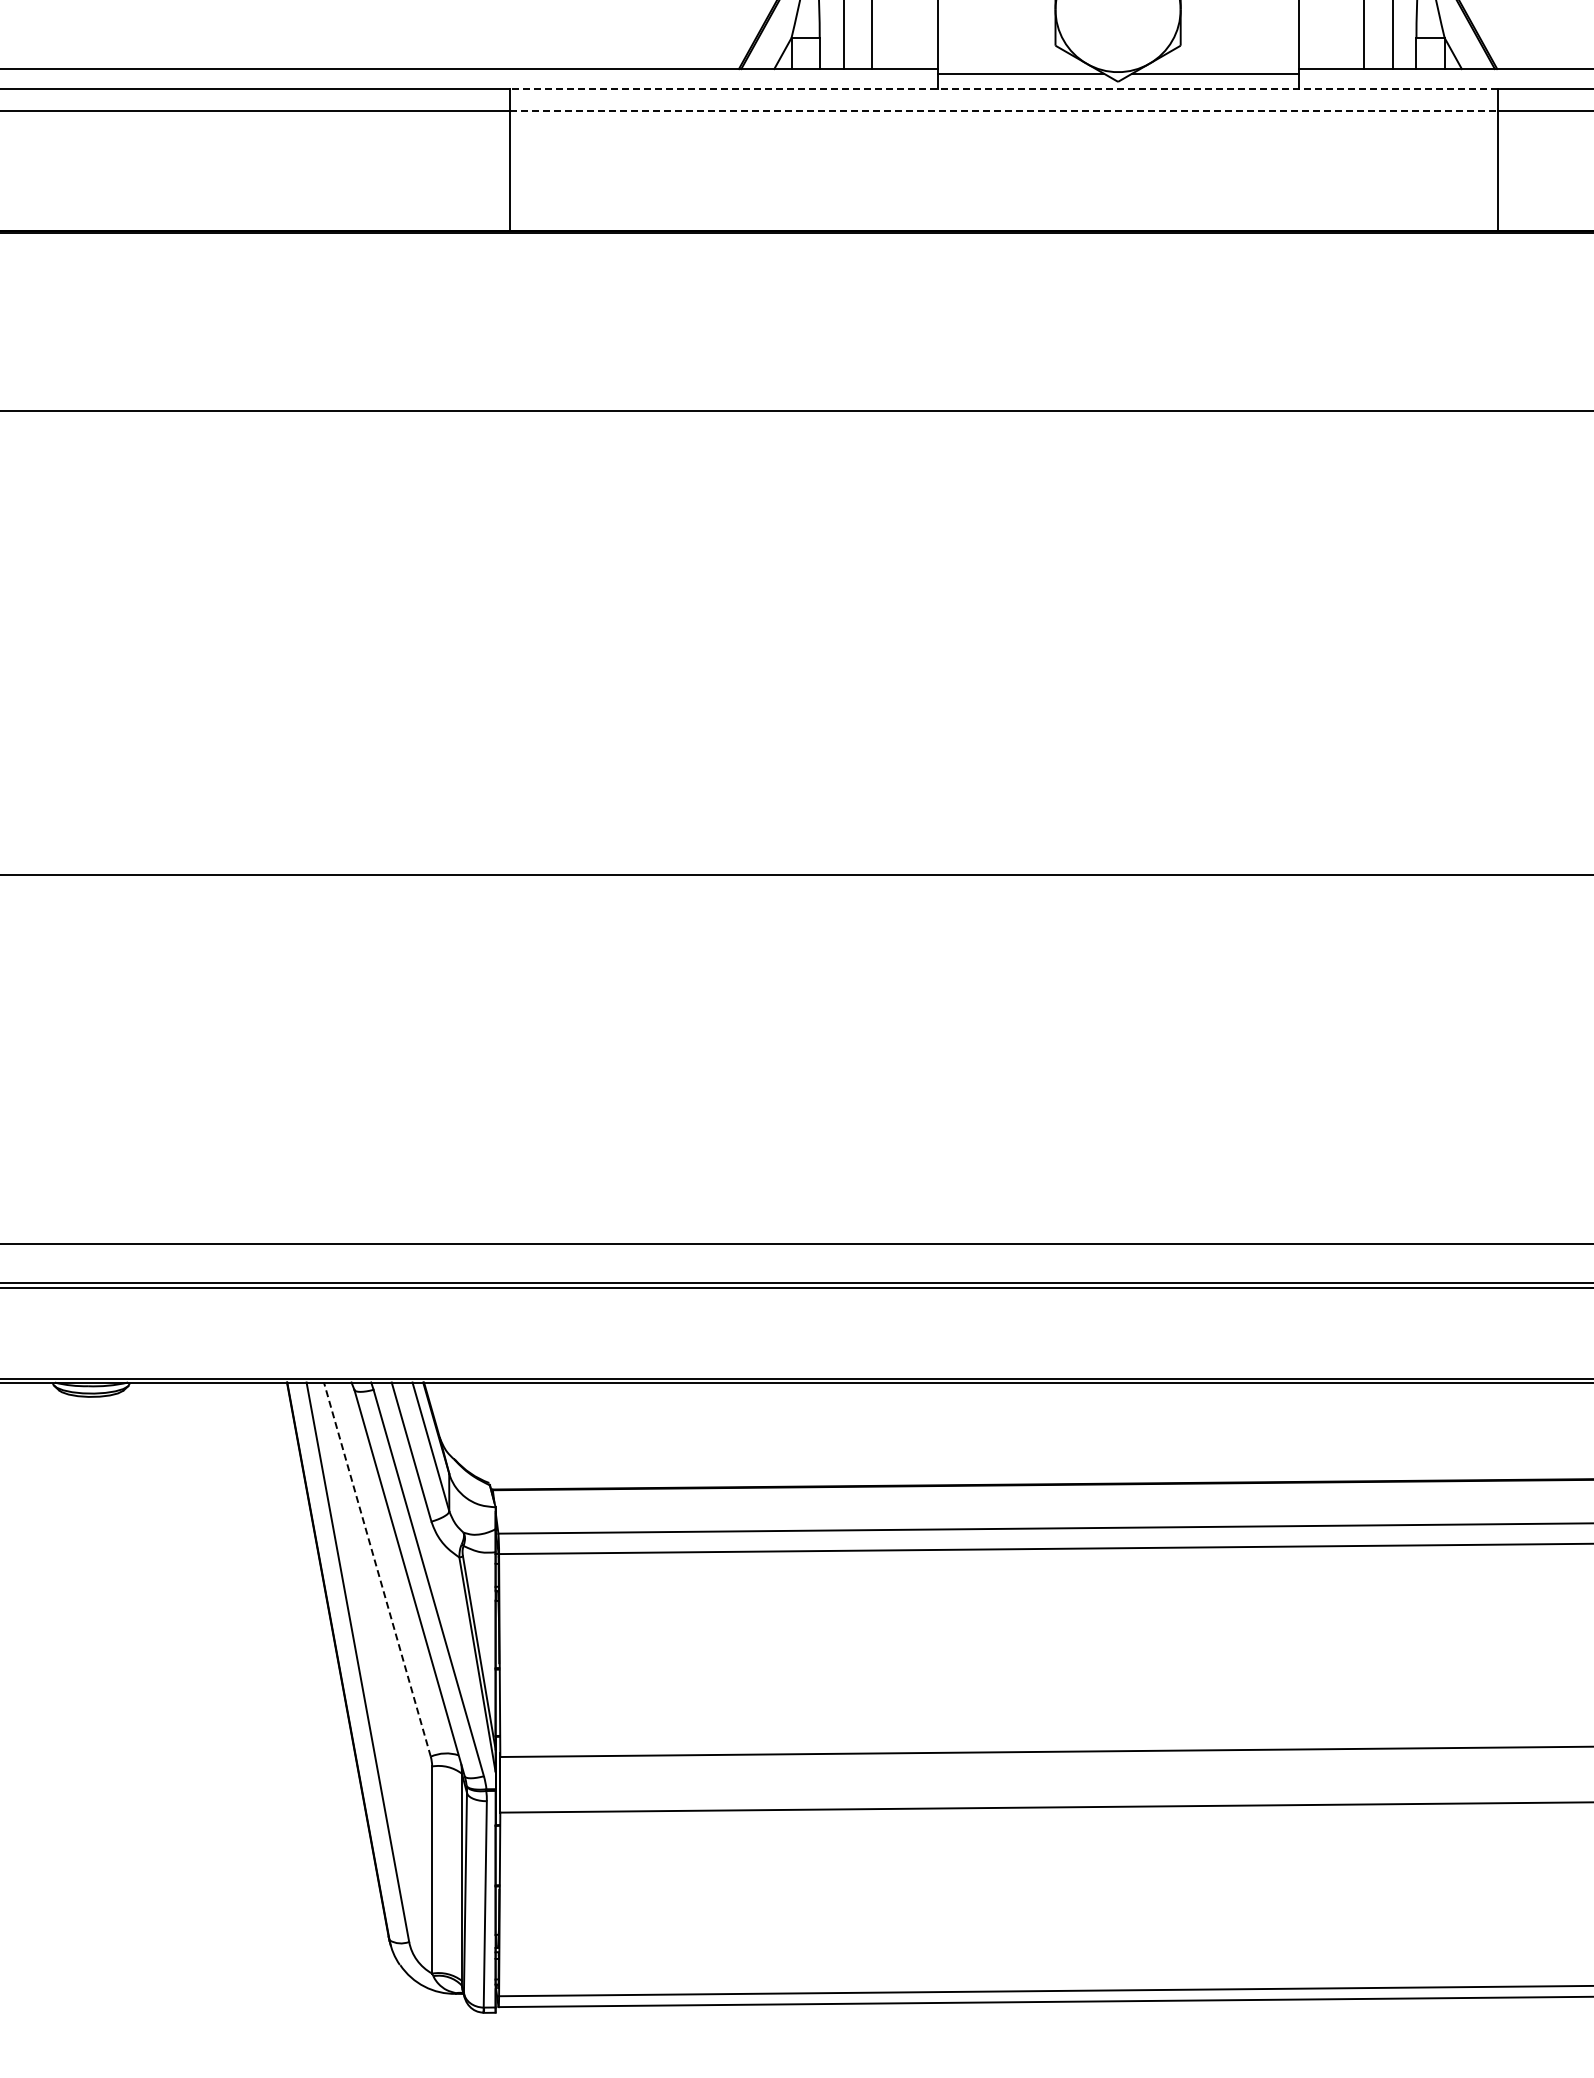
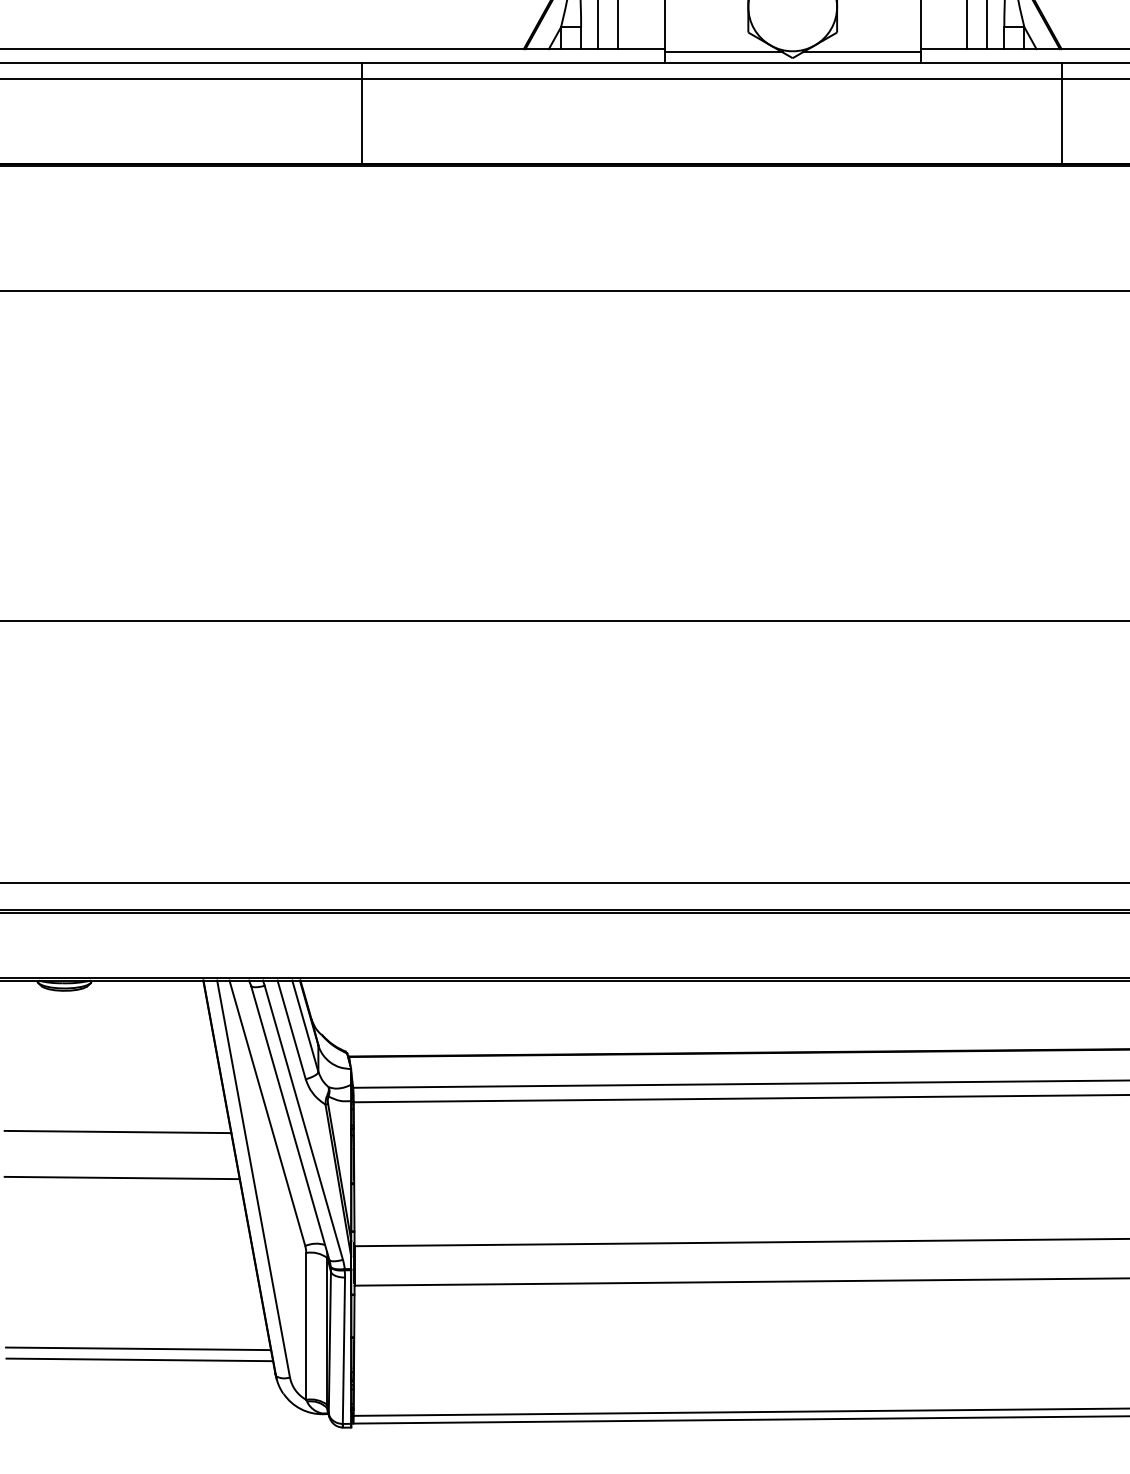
line: (1003, 88) -> (711, 62), dashed -> solid
line: (1003, 110) -> (711, 78), dashed -> solid
line: (377, 1569) -> (267, 1113), dashed -> solid
line: (166, 1595) -> (117, 1131), added
line: (172, 1660) -> (122, 1177), added
line: (195, 1901) -> (138, 1348), added
line: (197, 1917) -> (139, 1360), added

